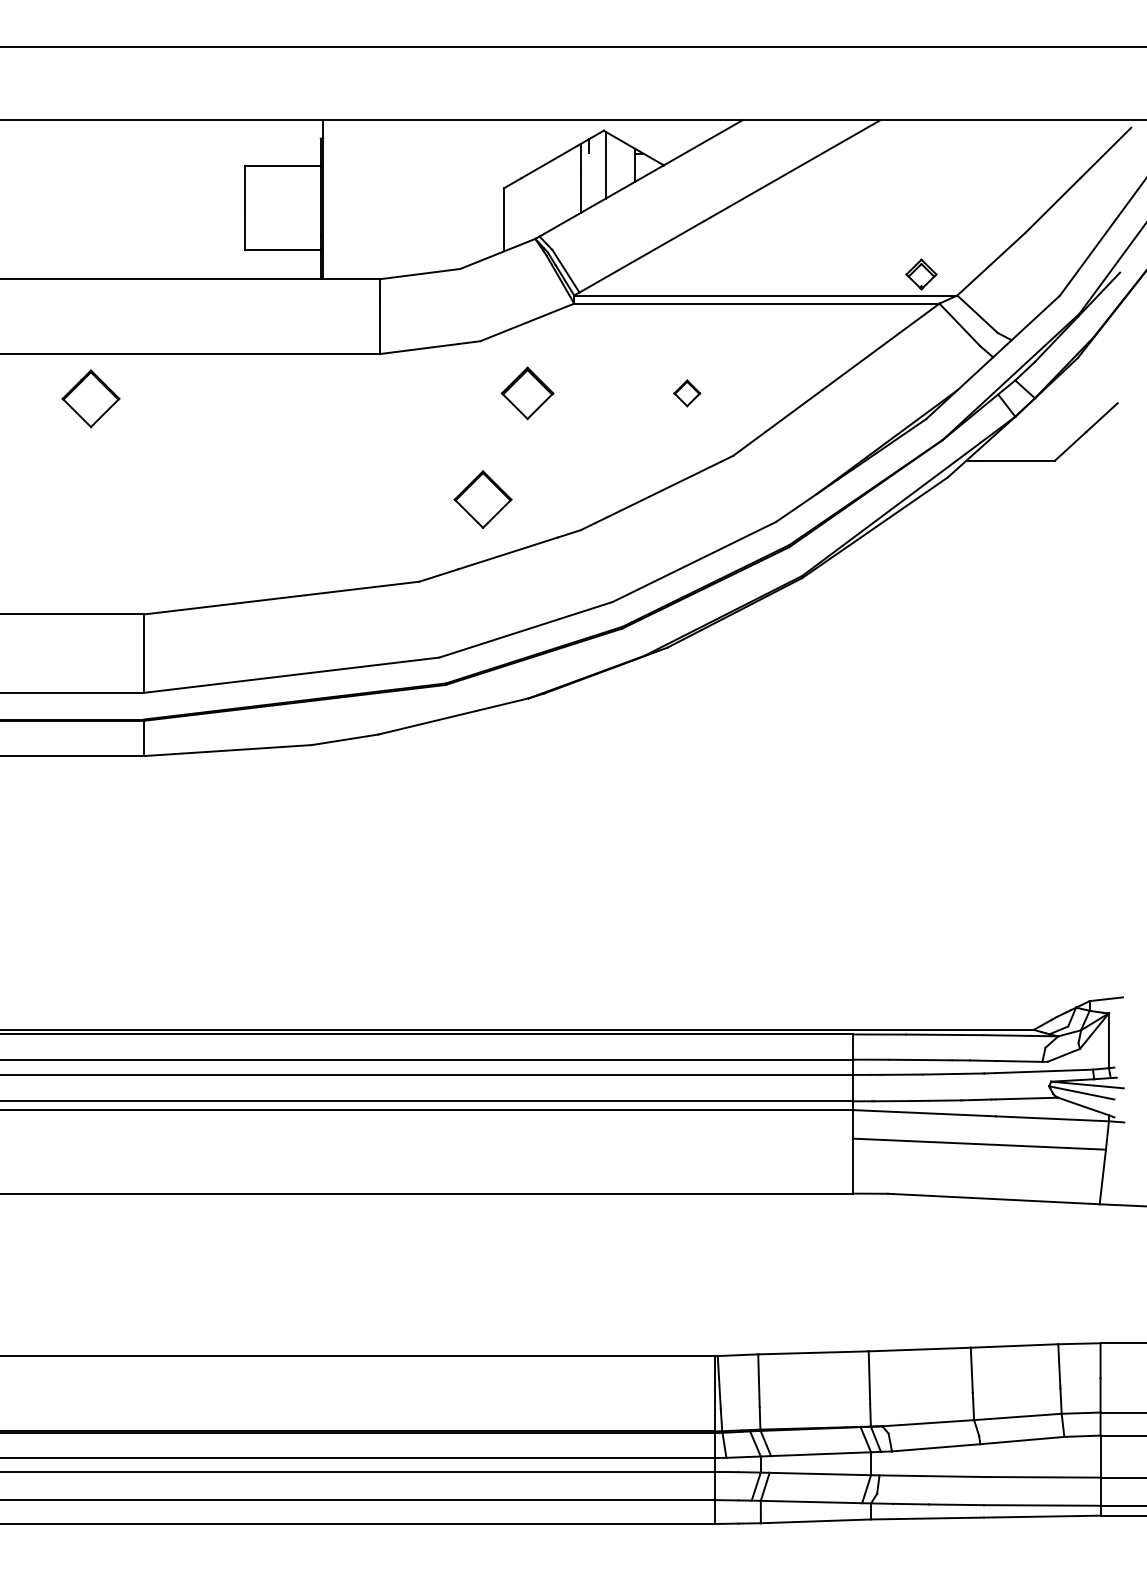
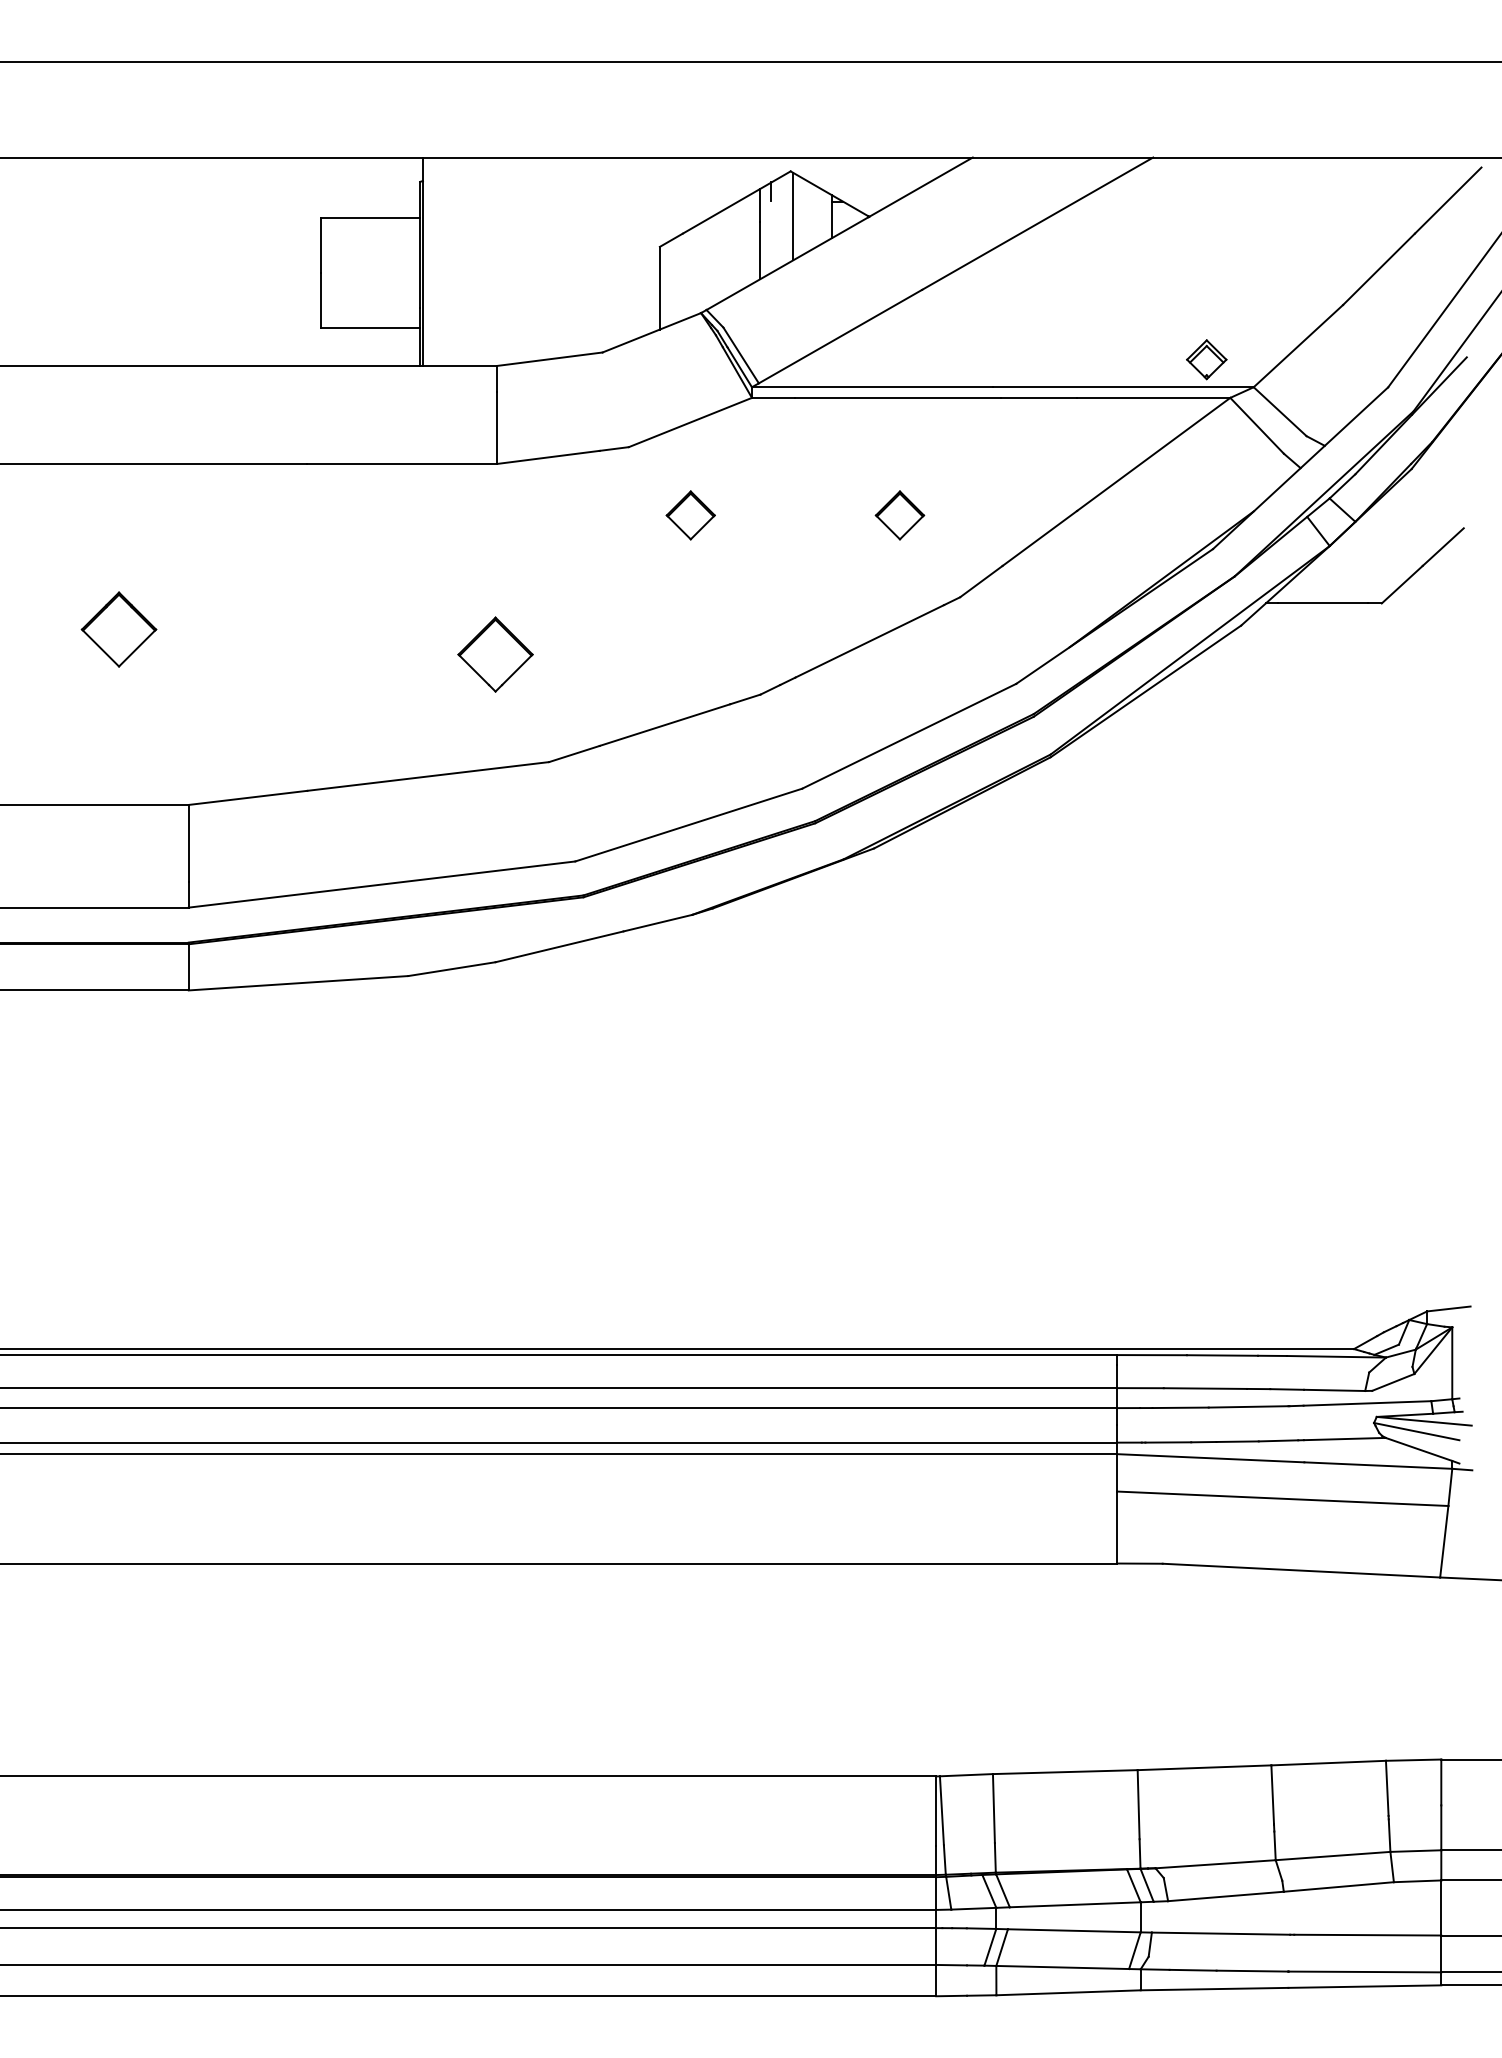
part: (527, 393) -> (690, 515), size x0.71
part: (686, 393) -> (899, 515), size x1.43
part: (90, 398) -> (118, 629), moved
part: (483, 499) -> (495, 654), moved

